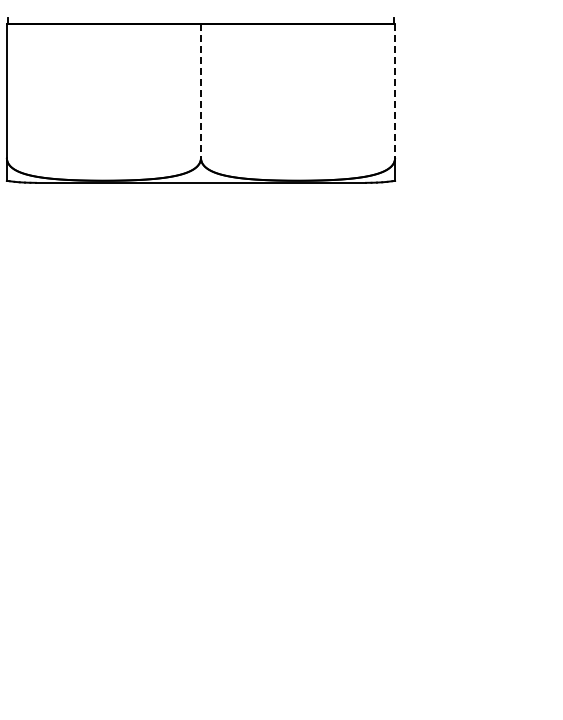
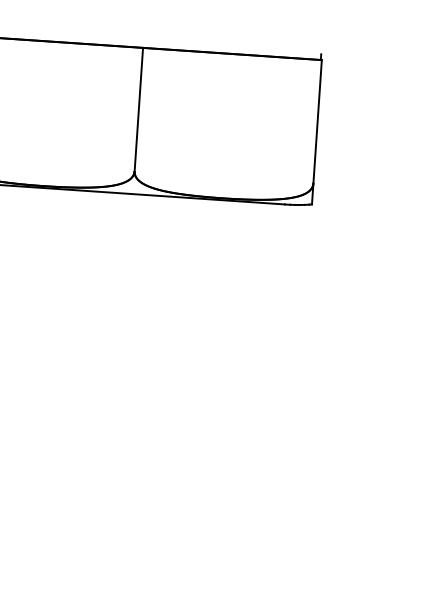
line: (200, 91) -> (138, 109), dashed -> solid
line: (395, 91) -> (317, 122), dashed -> solid

